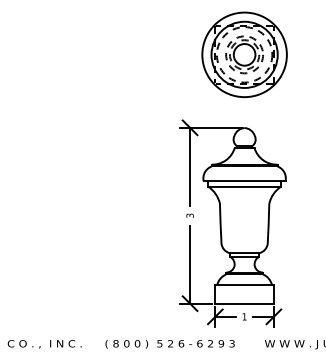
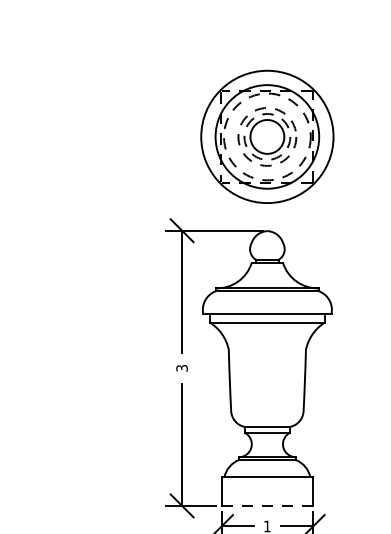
part: (244, 54) -> (267, 136), moved
line: (245, 303) -> (268, 505), solid -> dashed

